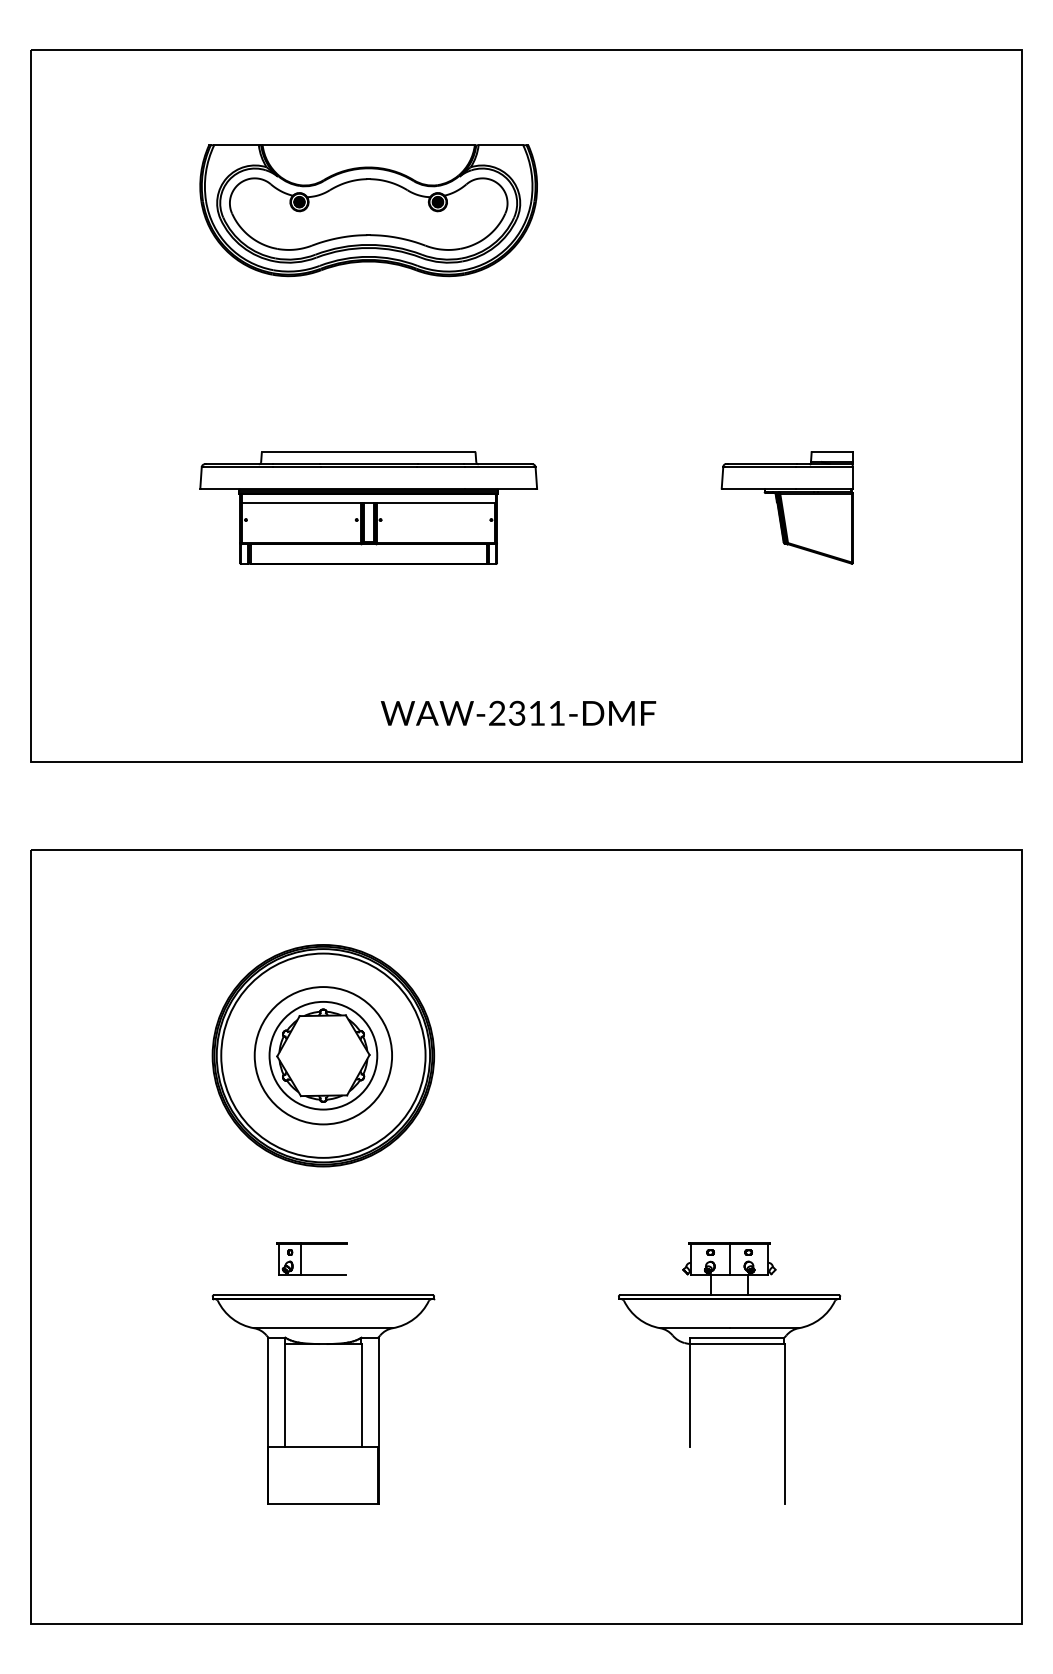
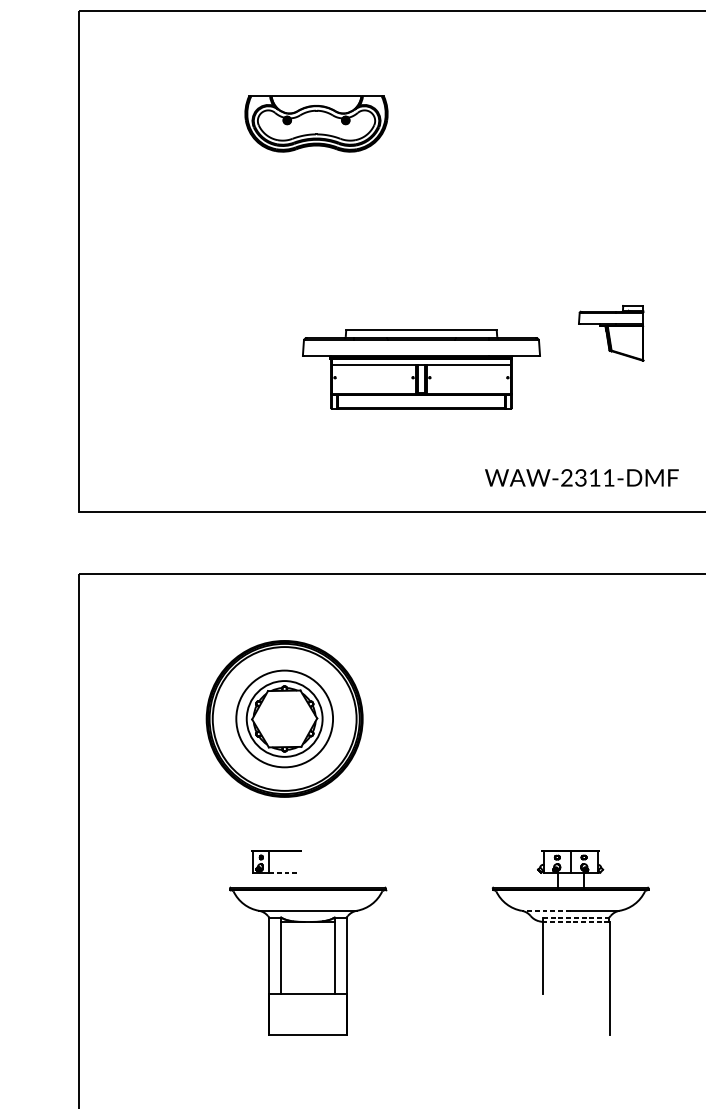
part: (368, 210) -> (316, 123), size x0.6
part: (368, 507) -> (421, 368), moved
part: (786, 507) -> (610, 332), size x0.7
text: (518, 712) -> (581, 477), moved
line: (323, 1274) -> (284, 873), solid -> dashed
line: (694, 1328) -> (545, 911), solid -> dashed
line: (737, 1337) -> (576, 917), solid -> dashed
line: (737, 1344) -> (576, 922), solid -> dashed
part: (323, 1399) -> (307, 961), moved

